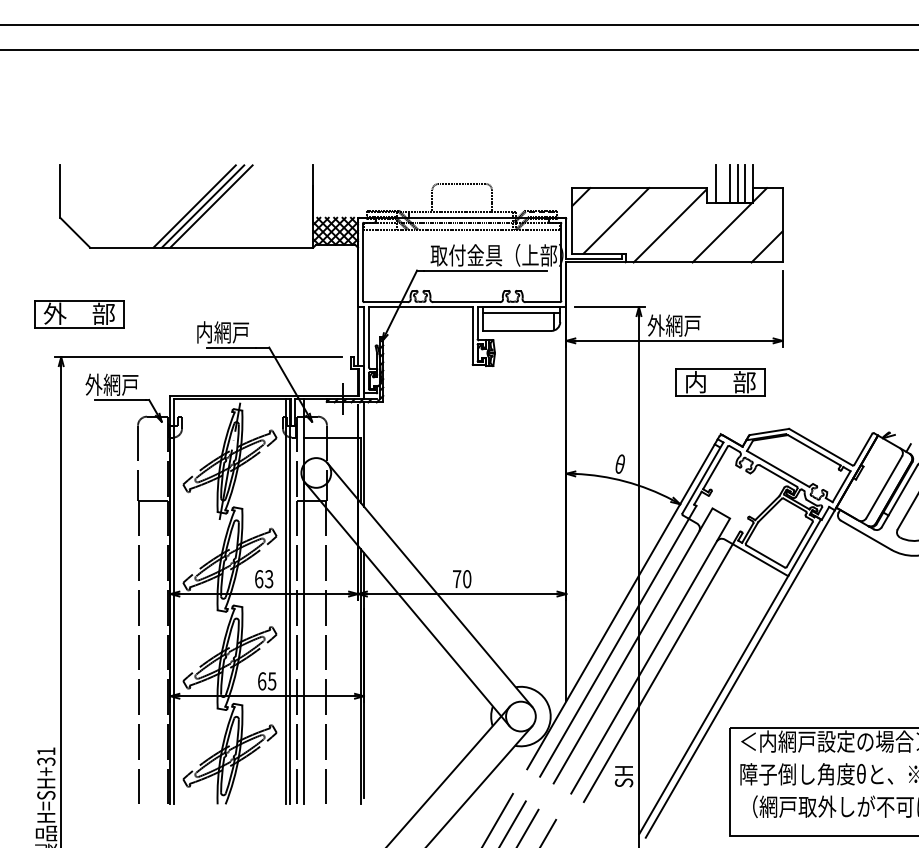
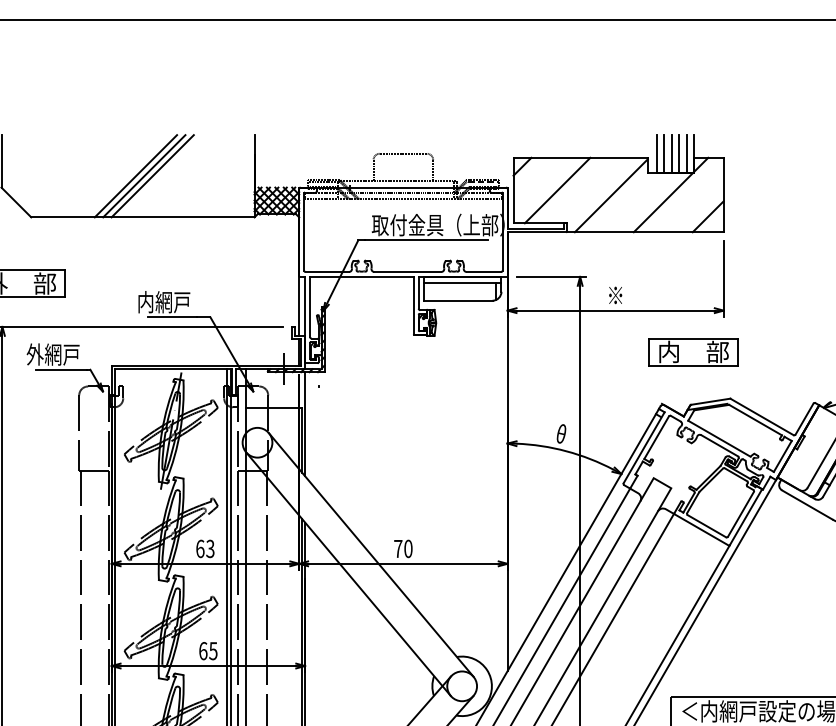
line: (722, 183) -> (663, 153), added
text: (673, 325) -> (614, 295), 外網戸 -> ※
part: (720, 382) -> (693, 352), moved

